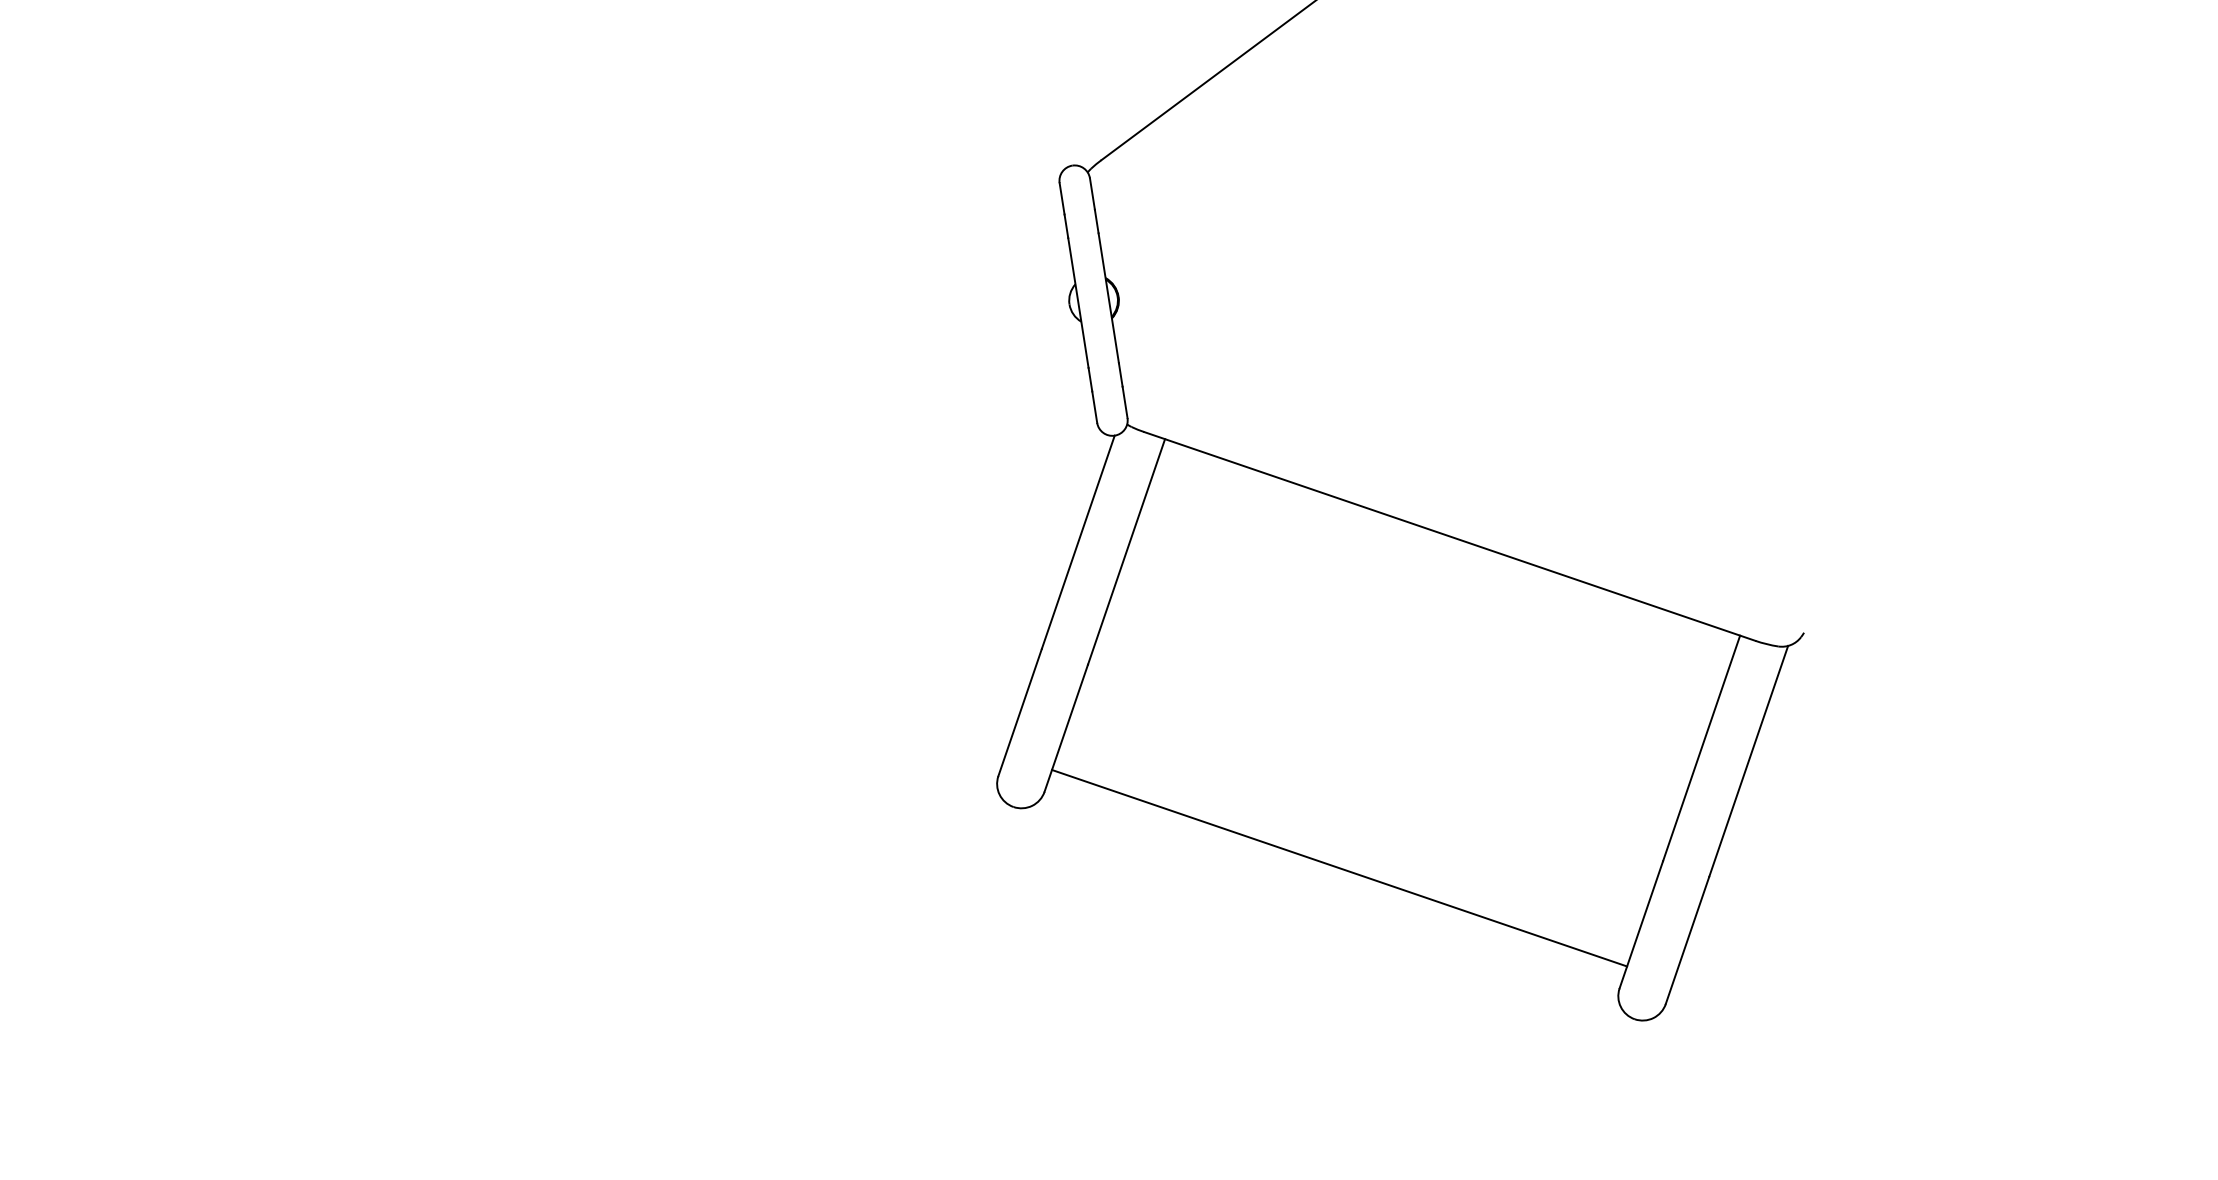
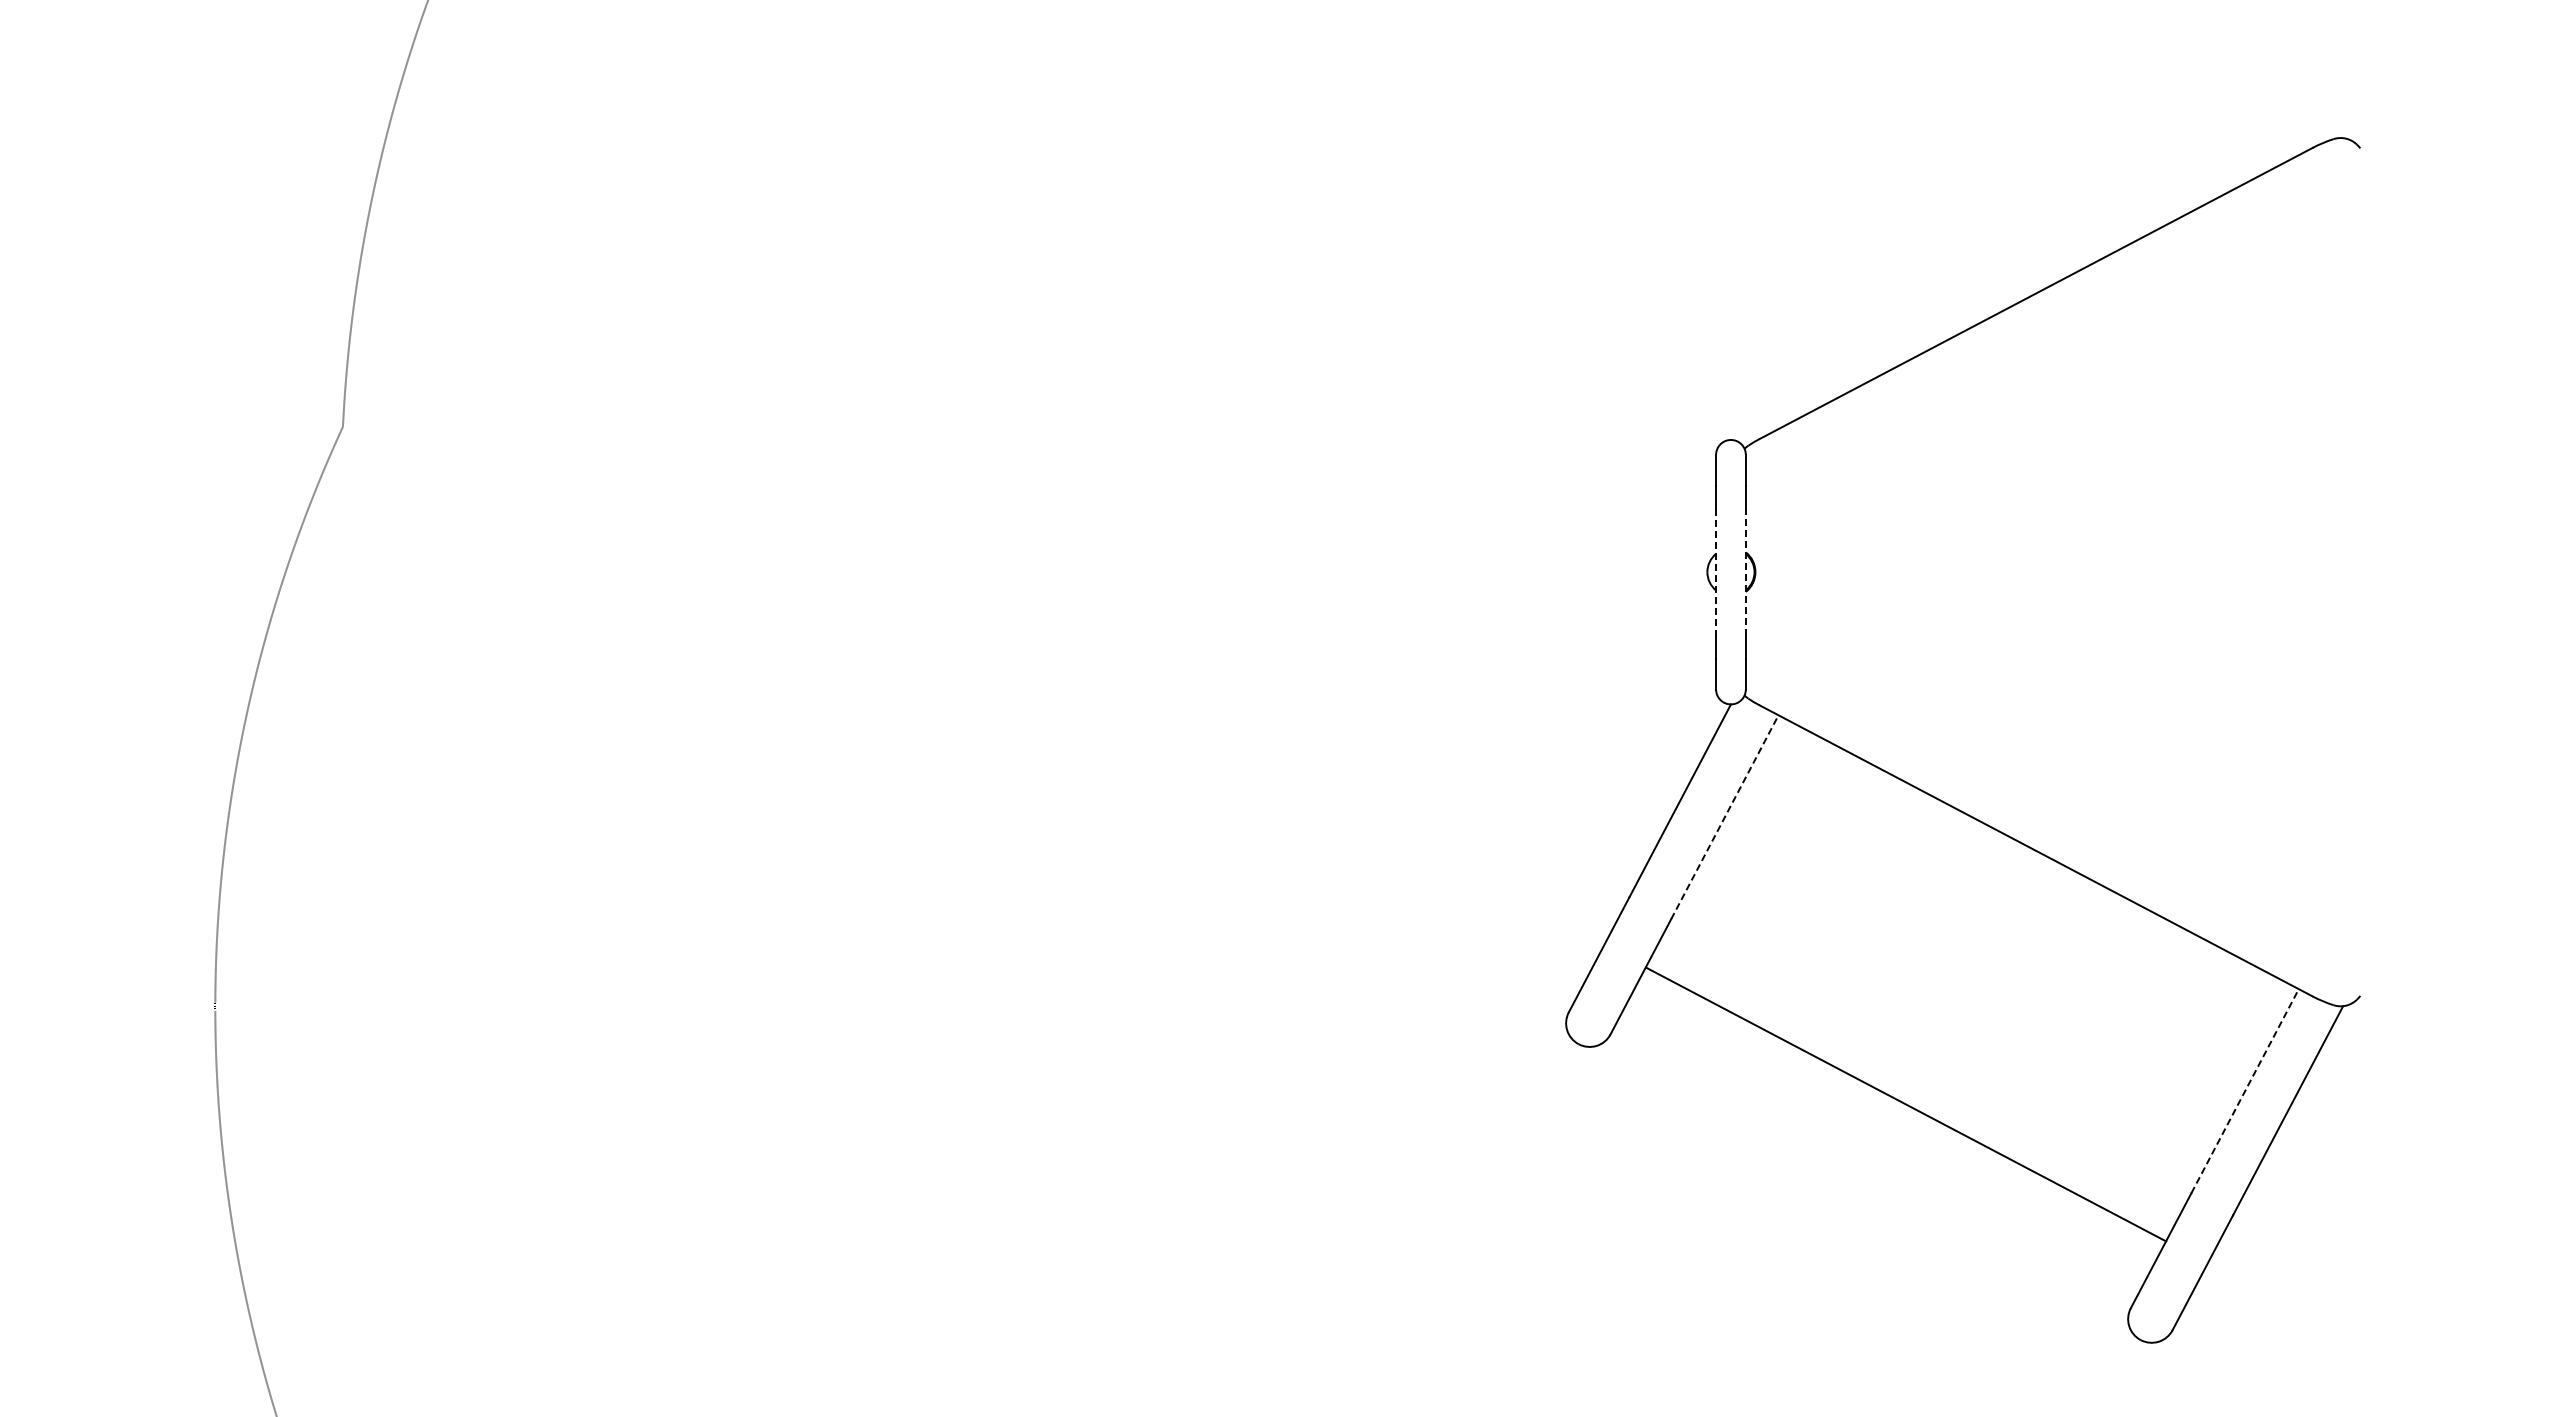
line: (1108, 298) -> (1745, 572), solid -> dashed
line: (1078, 303) -> (1716, 572), solid -> dashed
line: (1127, 551) -> (1725, 816), solid -> dashed
line: (1701, 747) -> (2245, 1090), solid -> dashed
line: (1338, 868) -> (1905, 1104), moved

